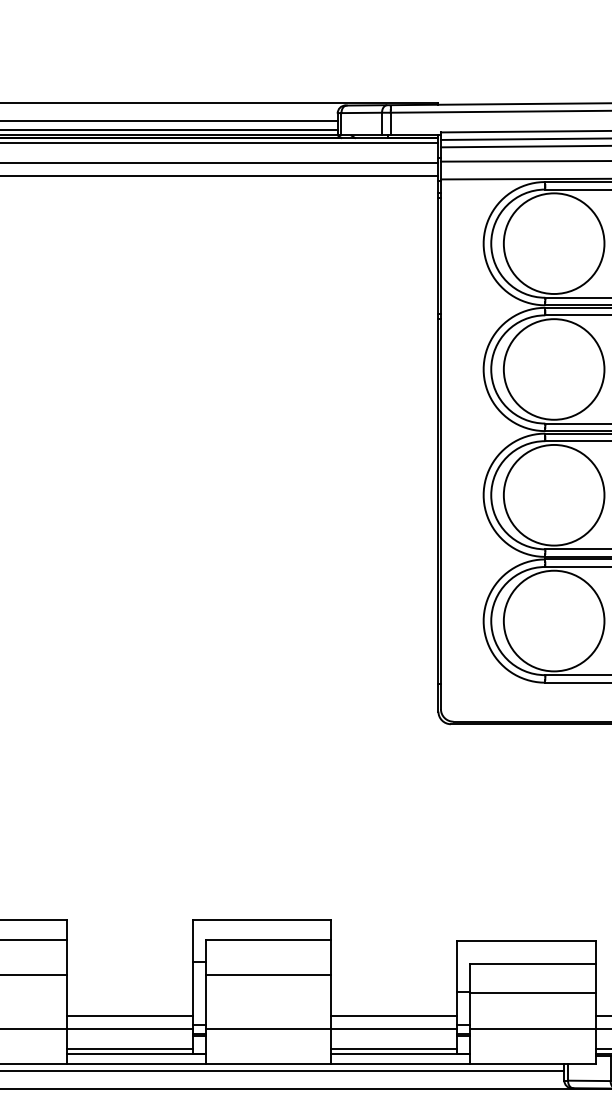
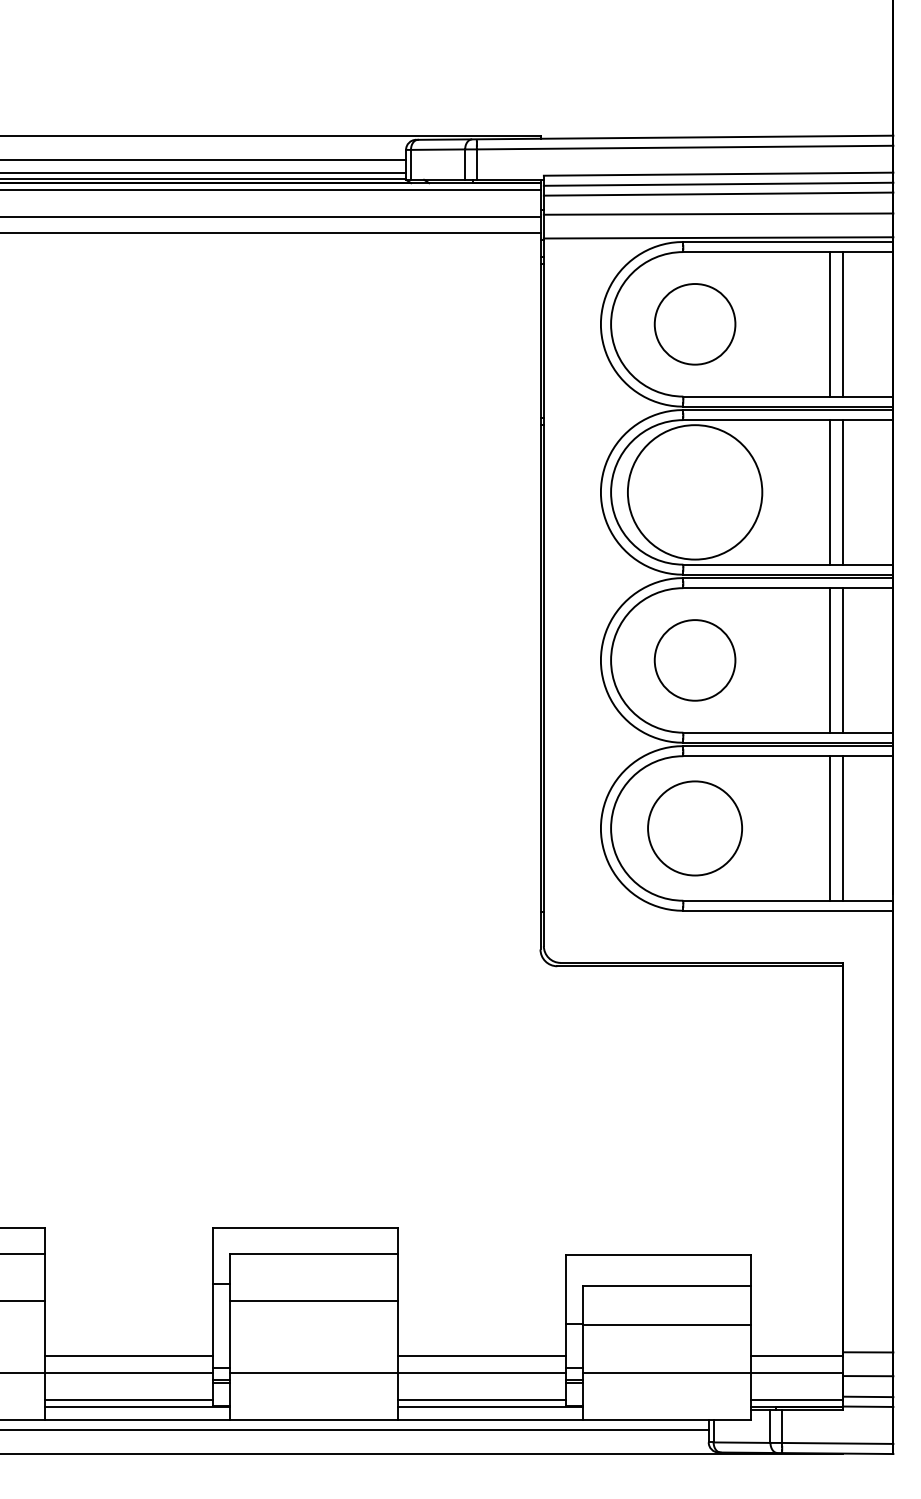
circle: (553, 243) -> (694, 324), size x0.6
circle: (553, 495) -> (694, 660), size x0.6
circle: (553, 621) -> (694, 828), size x0.7

